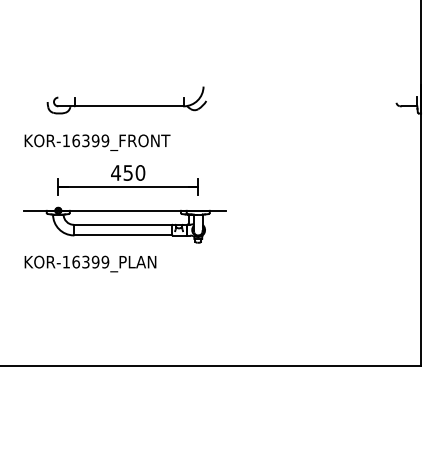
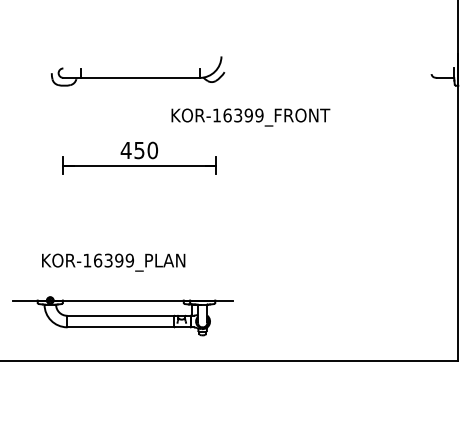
text: (97, 142) -> (250, 117), moved
part: (124, 224) -> (122, 315), moved
text: (90, 263) -> (113, 262), moved

